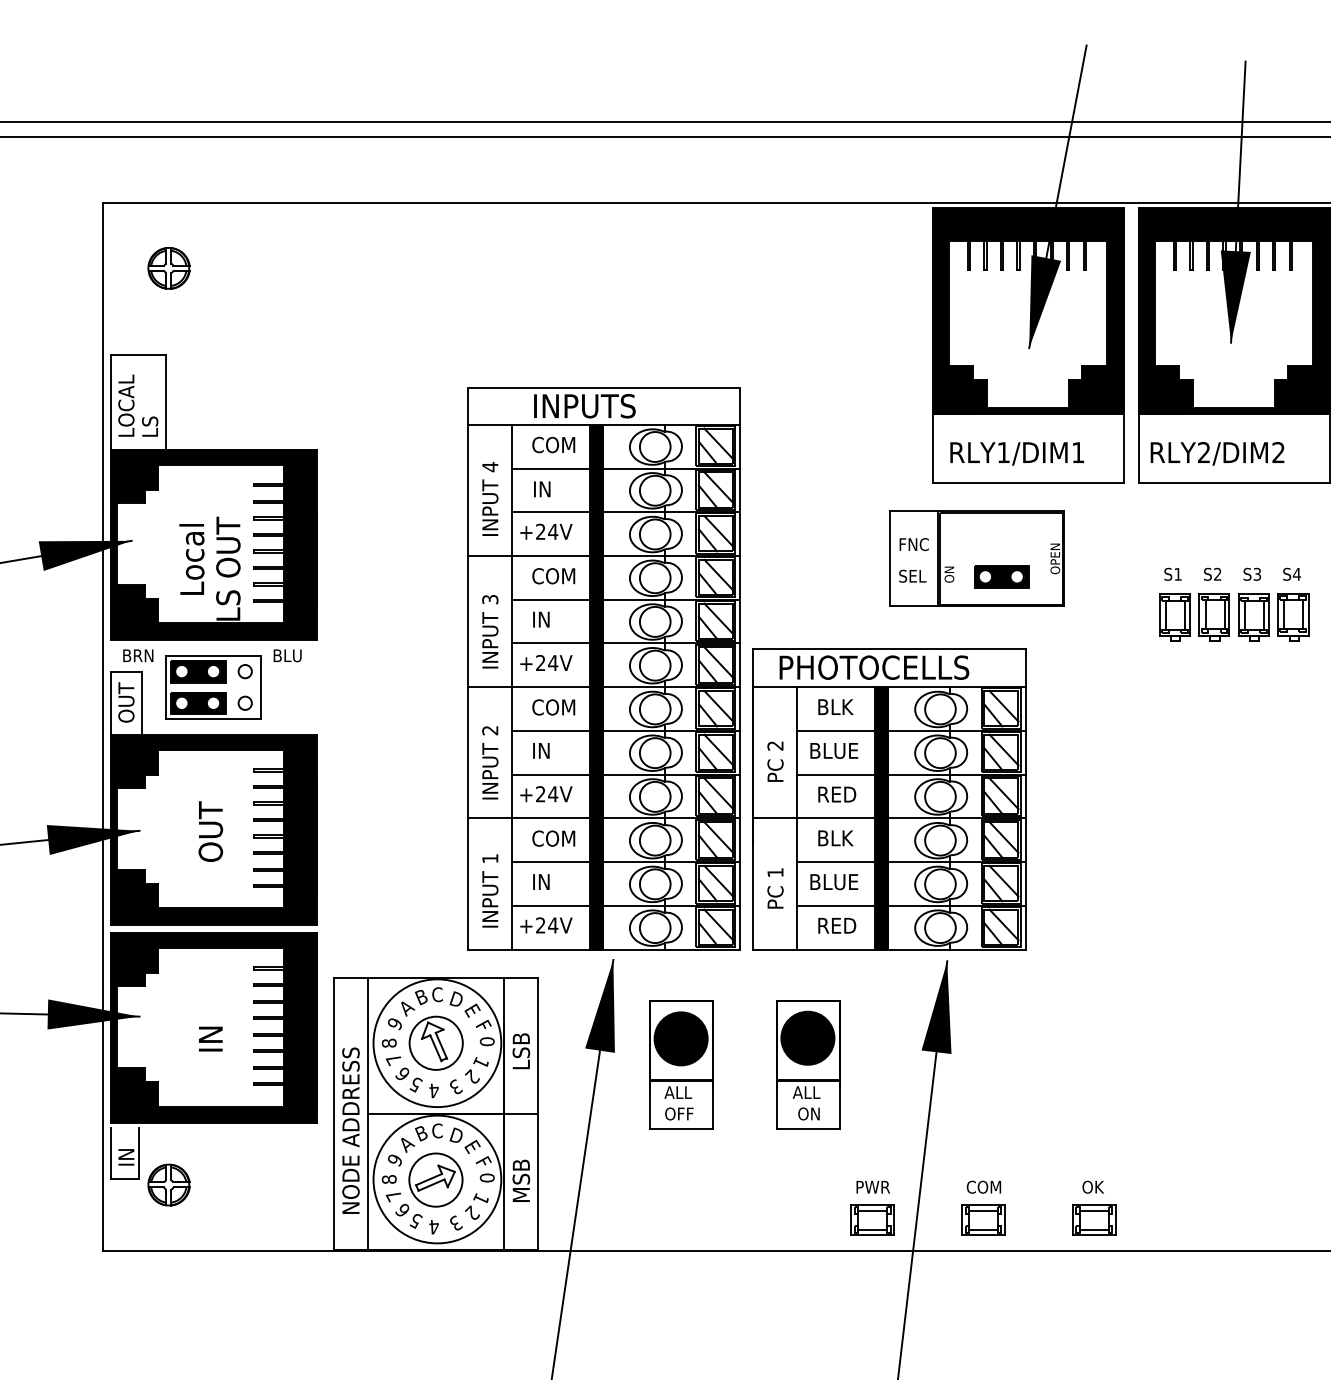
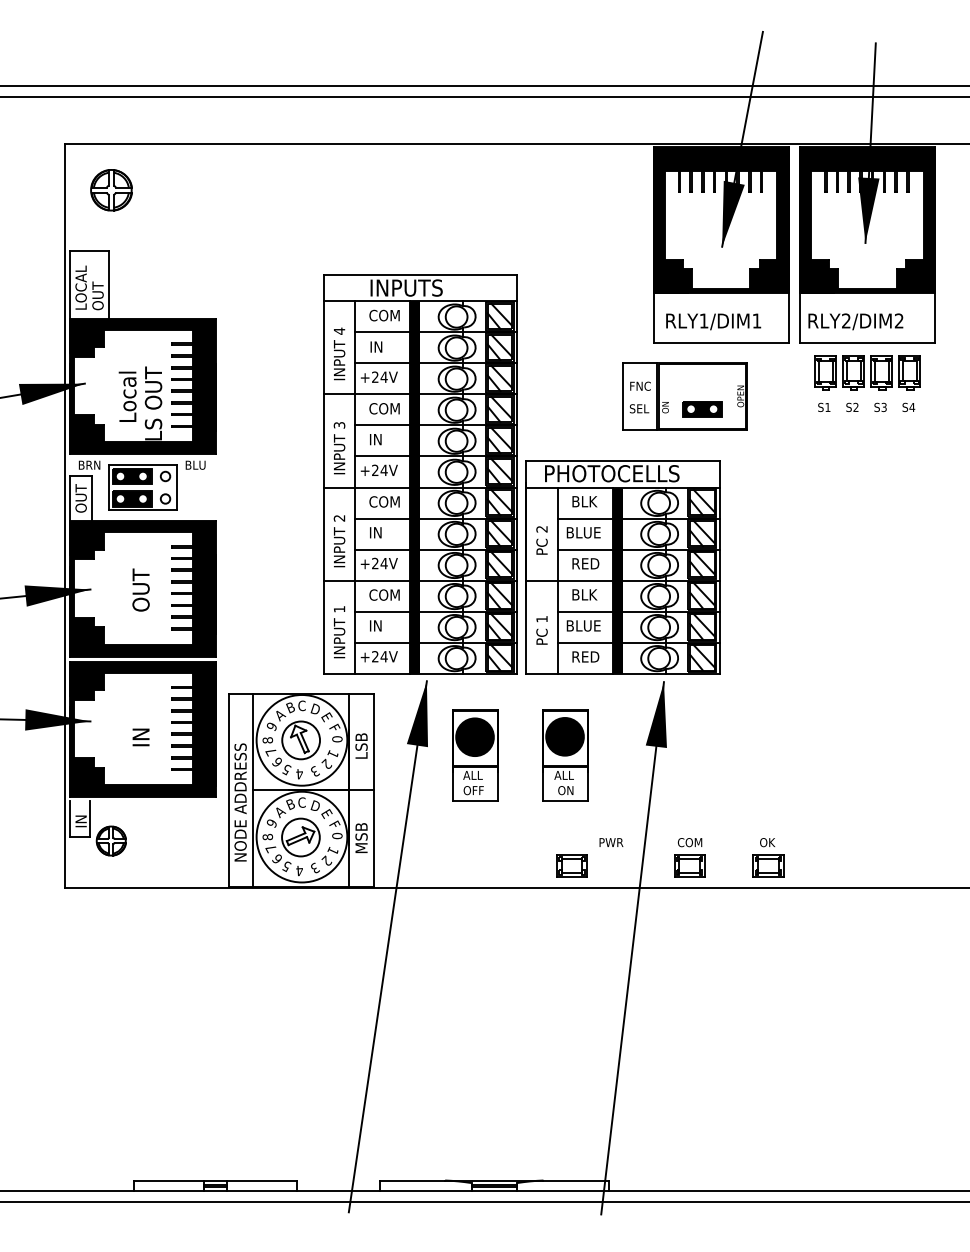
part: (167, 267) -> (110, 189), size x1.4
text: (149, 416) -> (97, 295), LS -> OUT
part: (1233, 616) -> (867, 372), moved
part: (871, 1219) -> (571, 865), moved

